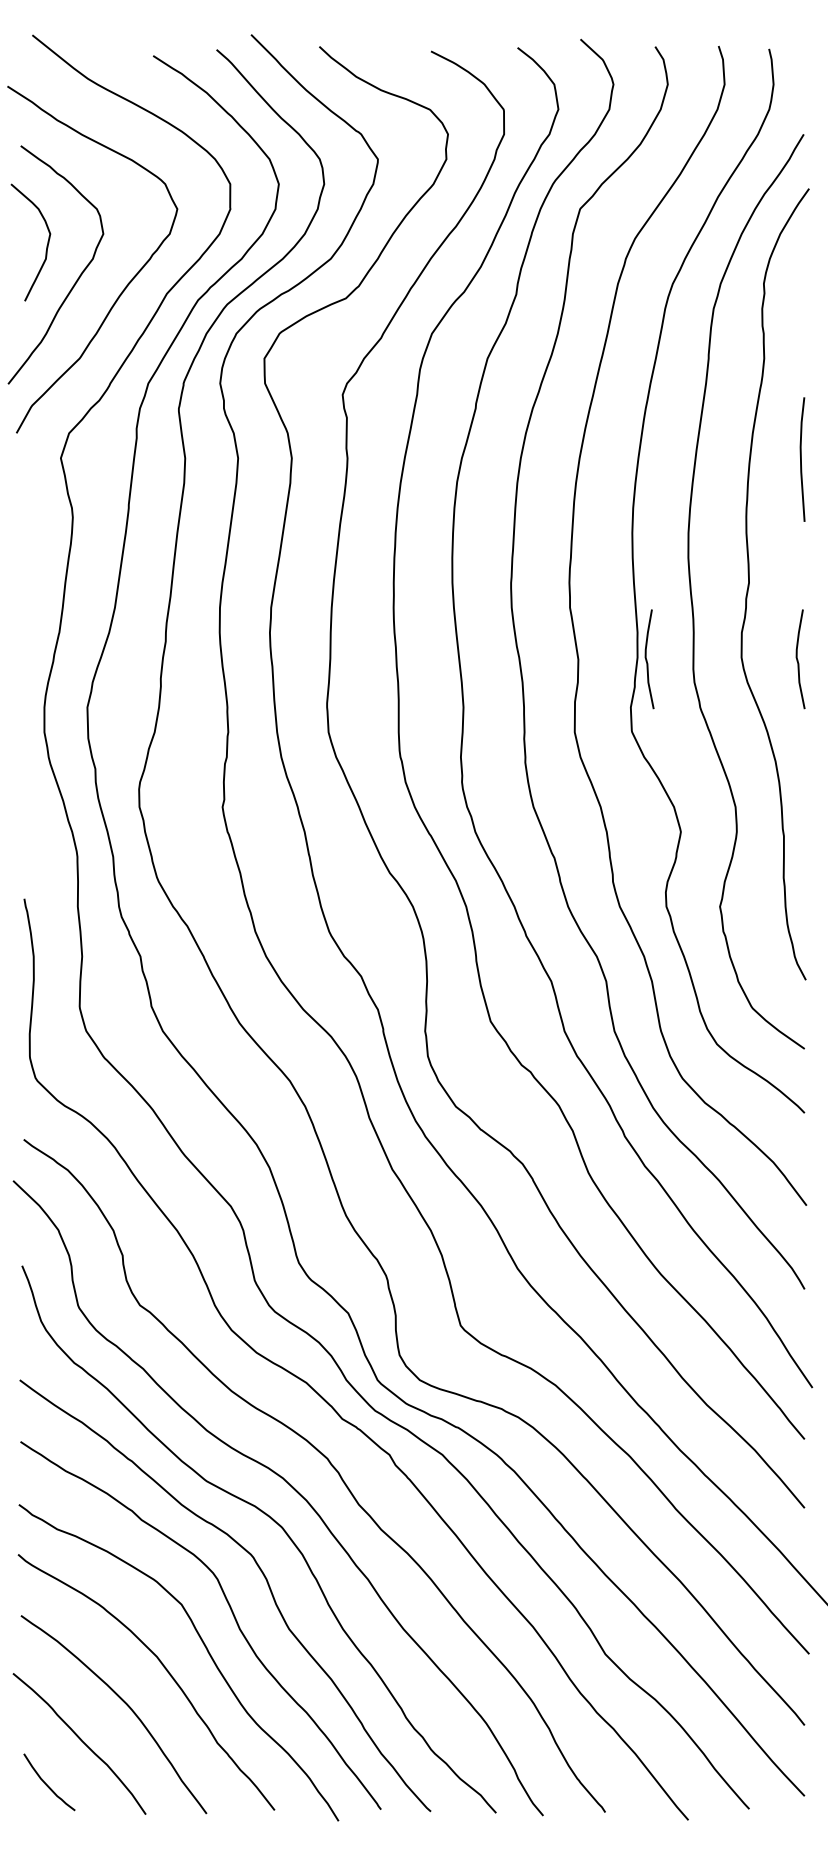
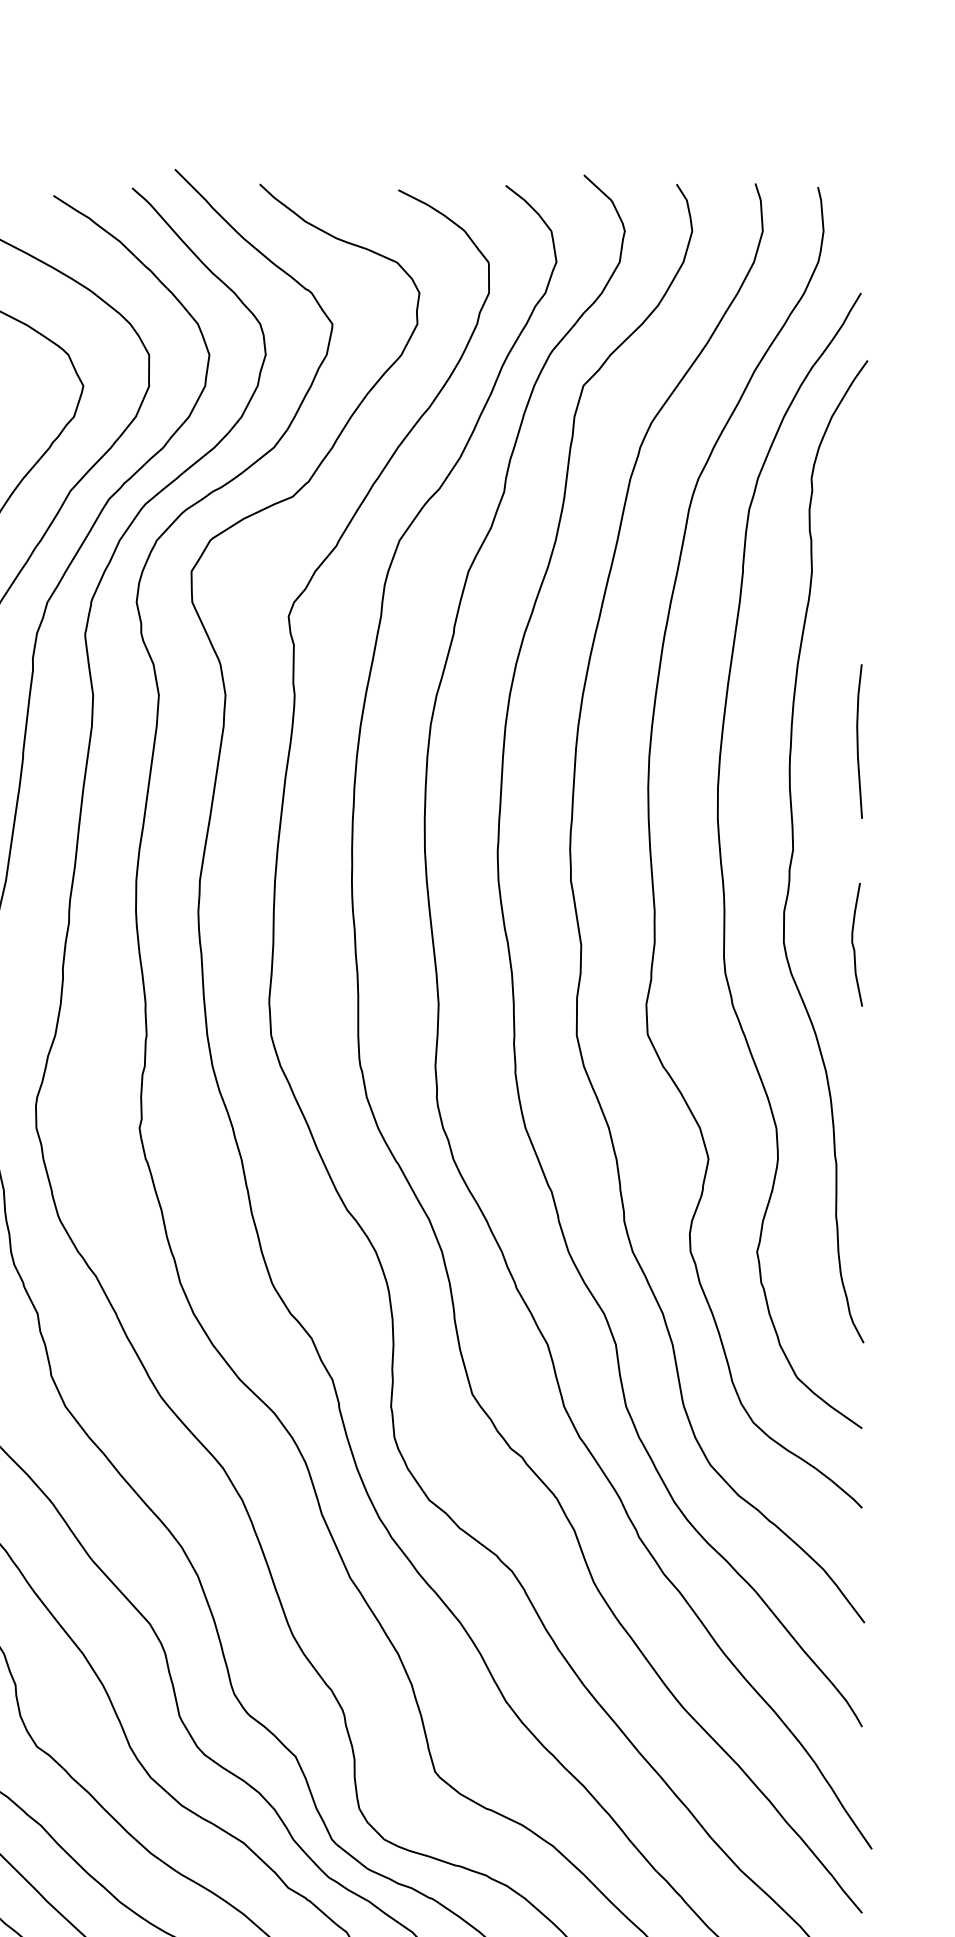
line: (801, 459) -> (858, 741), moved
curve: (647, 659) -> (667, 945), removed

